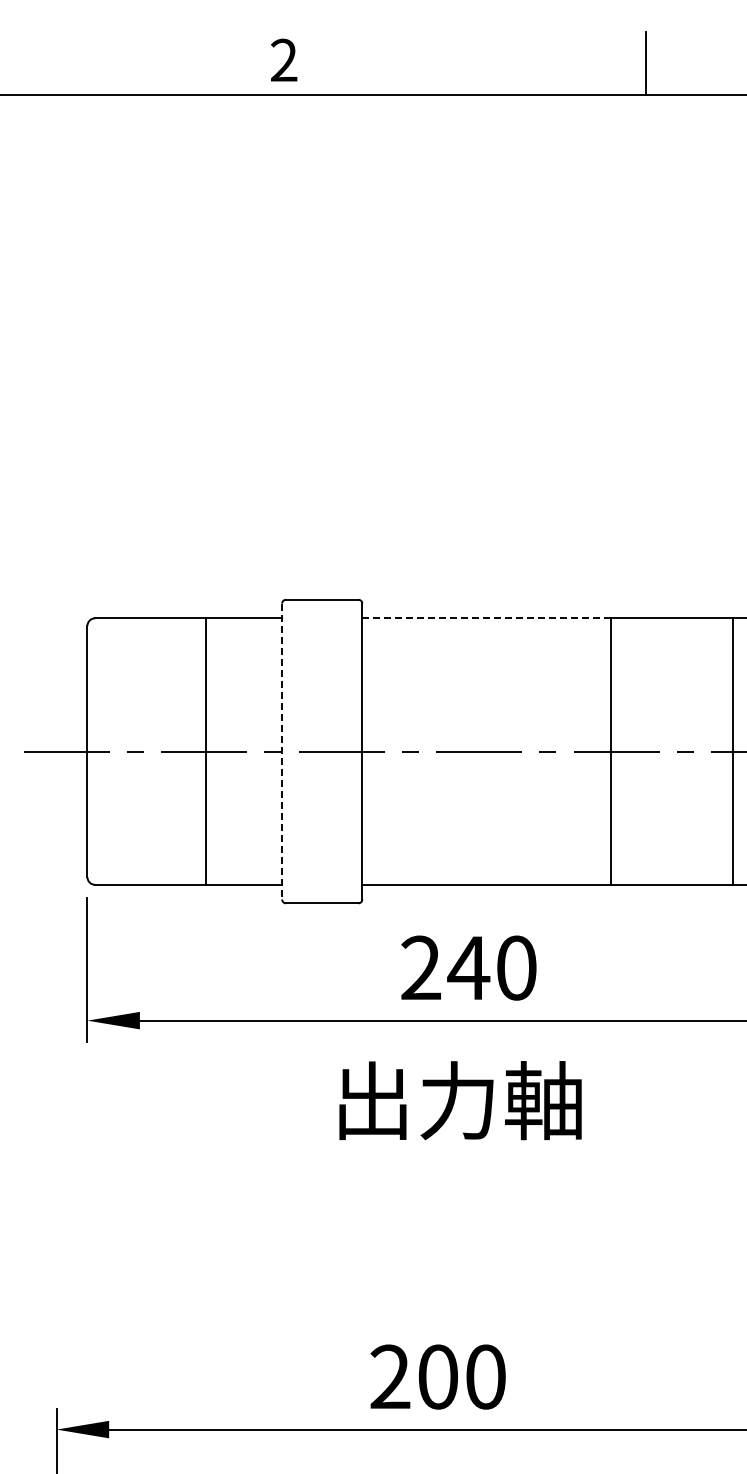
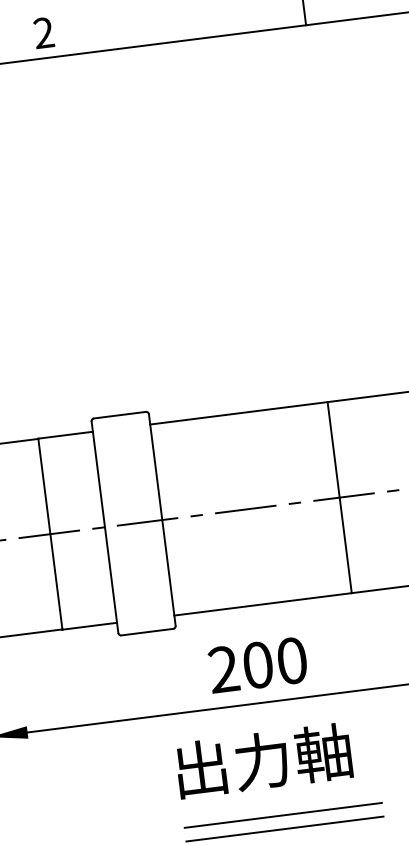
line: (486, 617) -> (238, 412), dashed -> solid
line: (282, 751) -> (105, 527), dashed -> solid
text: (468, 967) -> (257, 664), 240 -> 200
line: (477, 1179) -> (283, 815), added
line: (477, 1198) -> (284, 829), added

